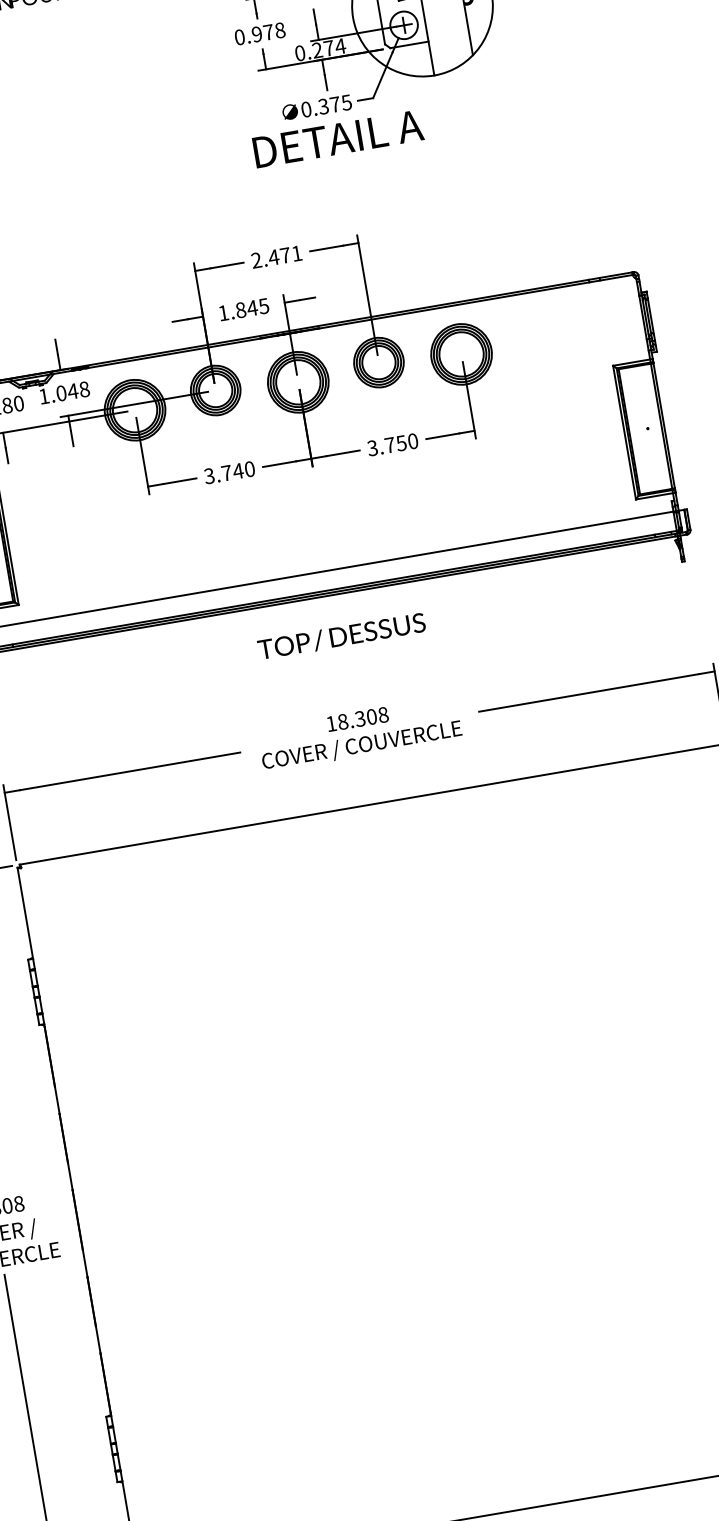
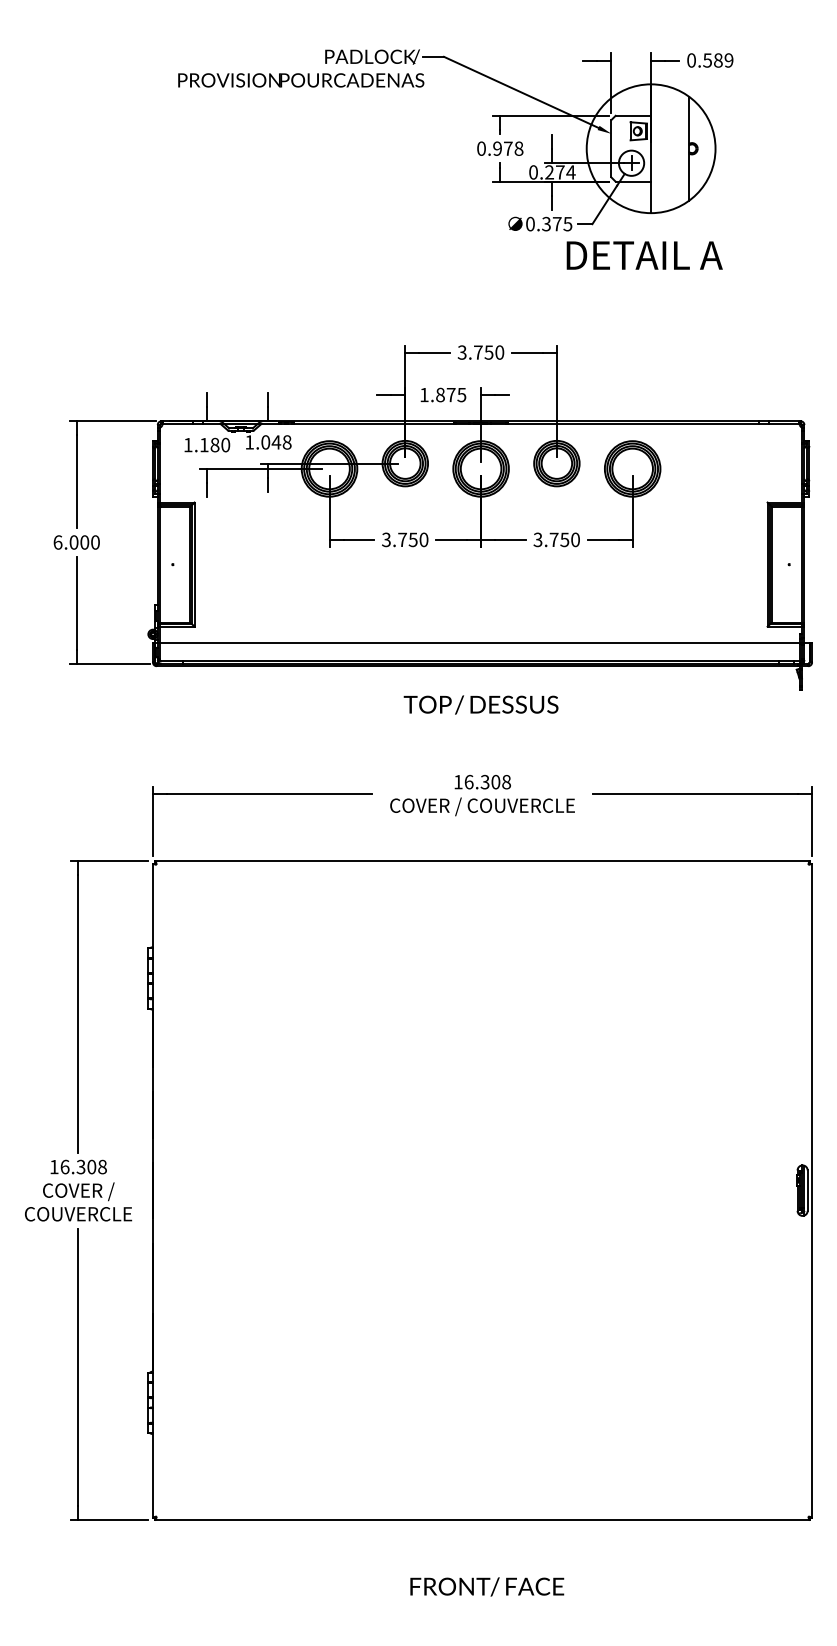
text: (338, 138) -> (644, 255), moved
text: (276, 257) -> (480, 352), 2.471 -> 3.750
text: (251, 308) -> (450, 395), 1.845 -> 1.875
text: (238, 470) -> (413, 539), 3.740 -> 3.750
text: (342, 721) -> (468, 781), 18.308 -> 16.308

